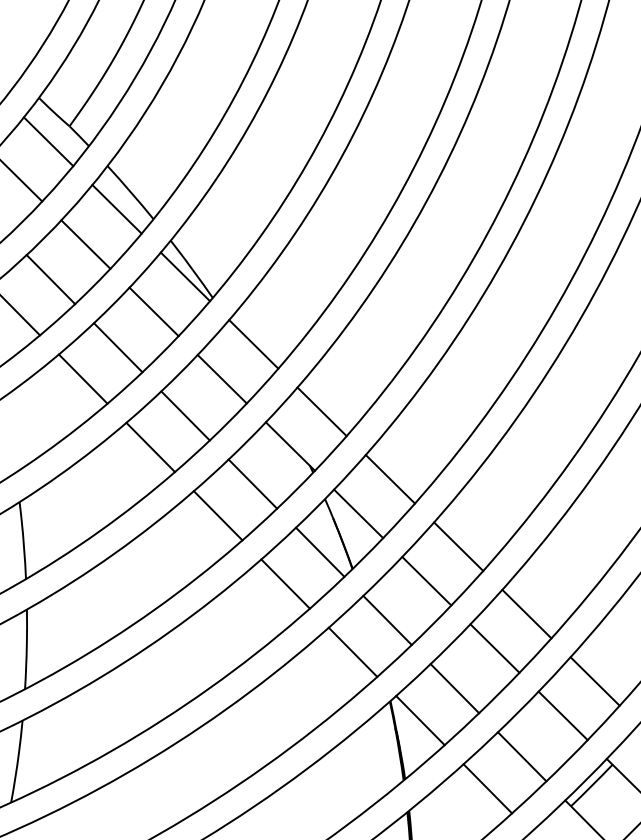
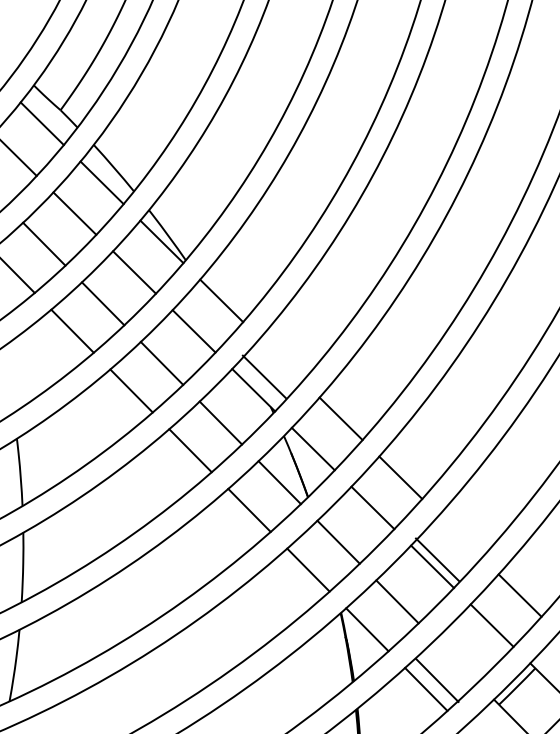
line: (321, 411) -> (263, 376), moved
line: (525, 613) -> (436, 559), moved
line: (522, 756) -> (437, 680), moved

